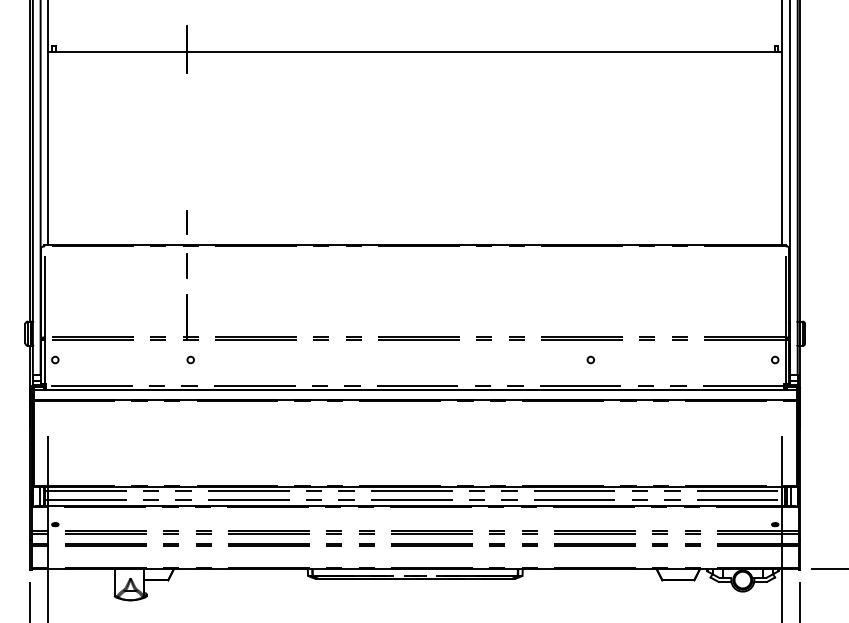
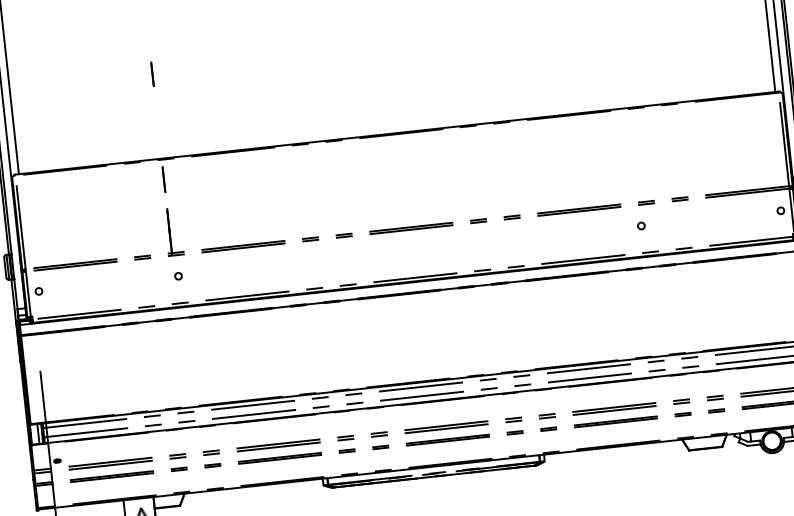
line: (186, 222) -> (152, 74), moved
circle: (590, 359) -> (640, 225), moved

